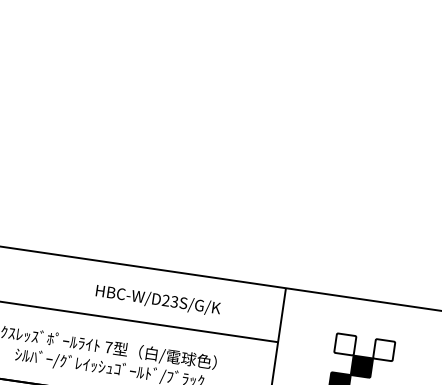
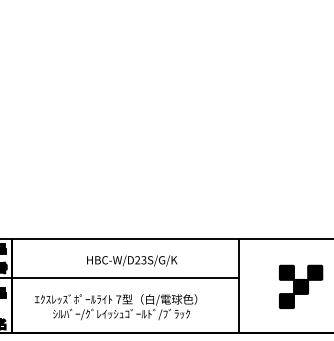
text: (158, 299) -> (132, 260), moved
fill: (344, 343) -> (286, 272), added
fill: (384, 349) -> (315, 272), added

